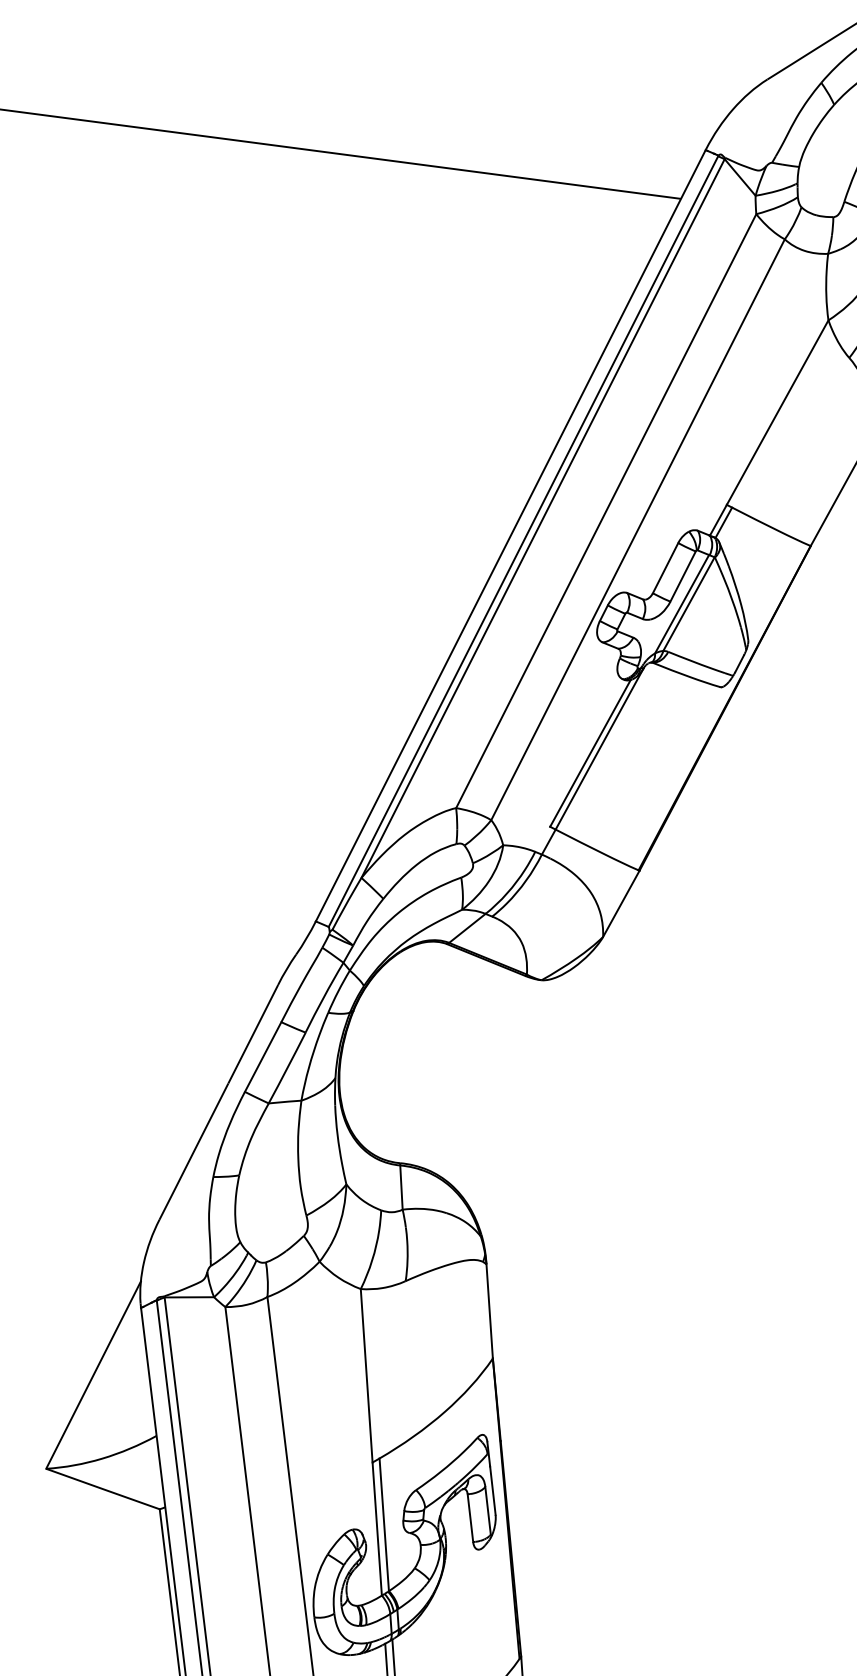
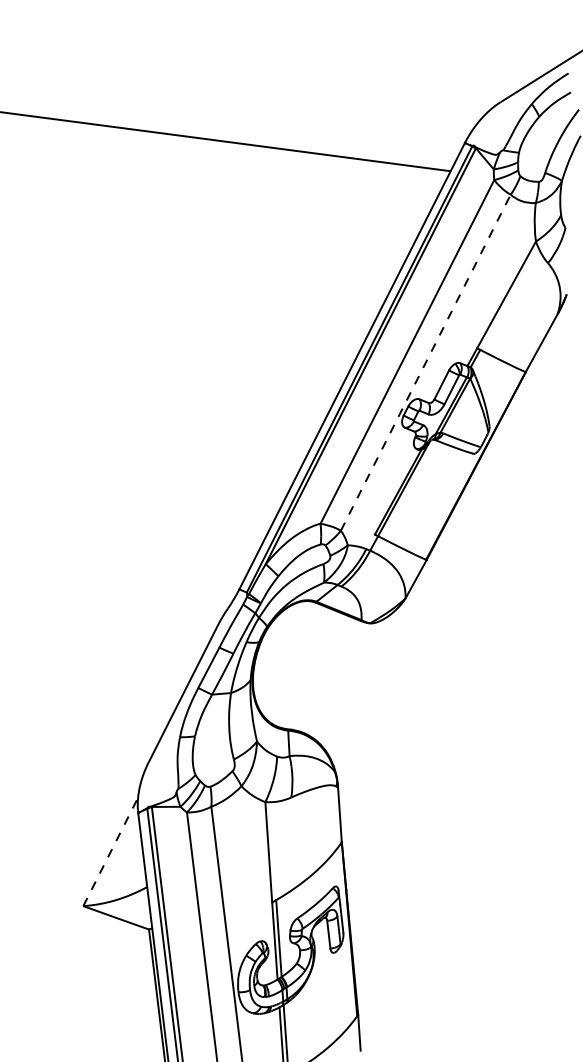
line: (639, 529) -> (426, 362), solid -> dashed
line: (93, 1374) -> (110, 851), solid -> dashed

